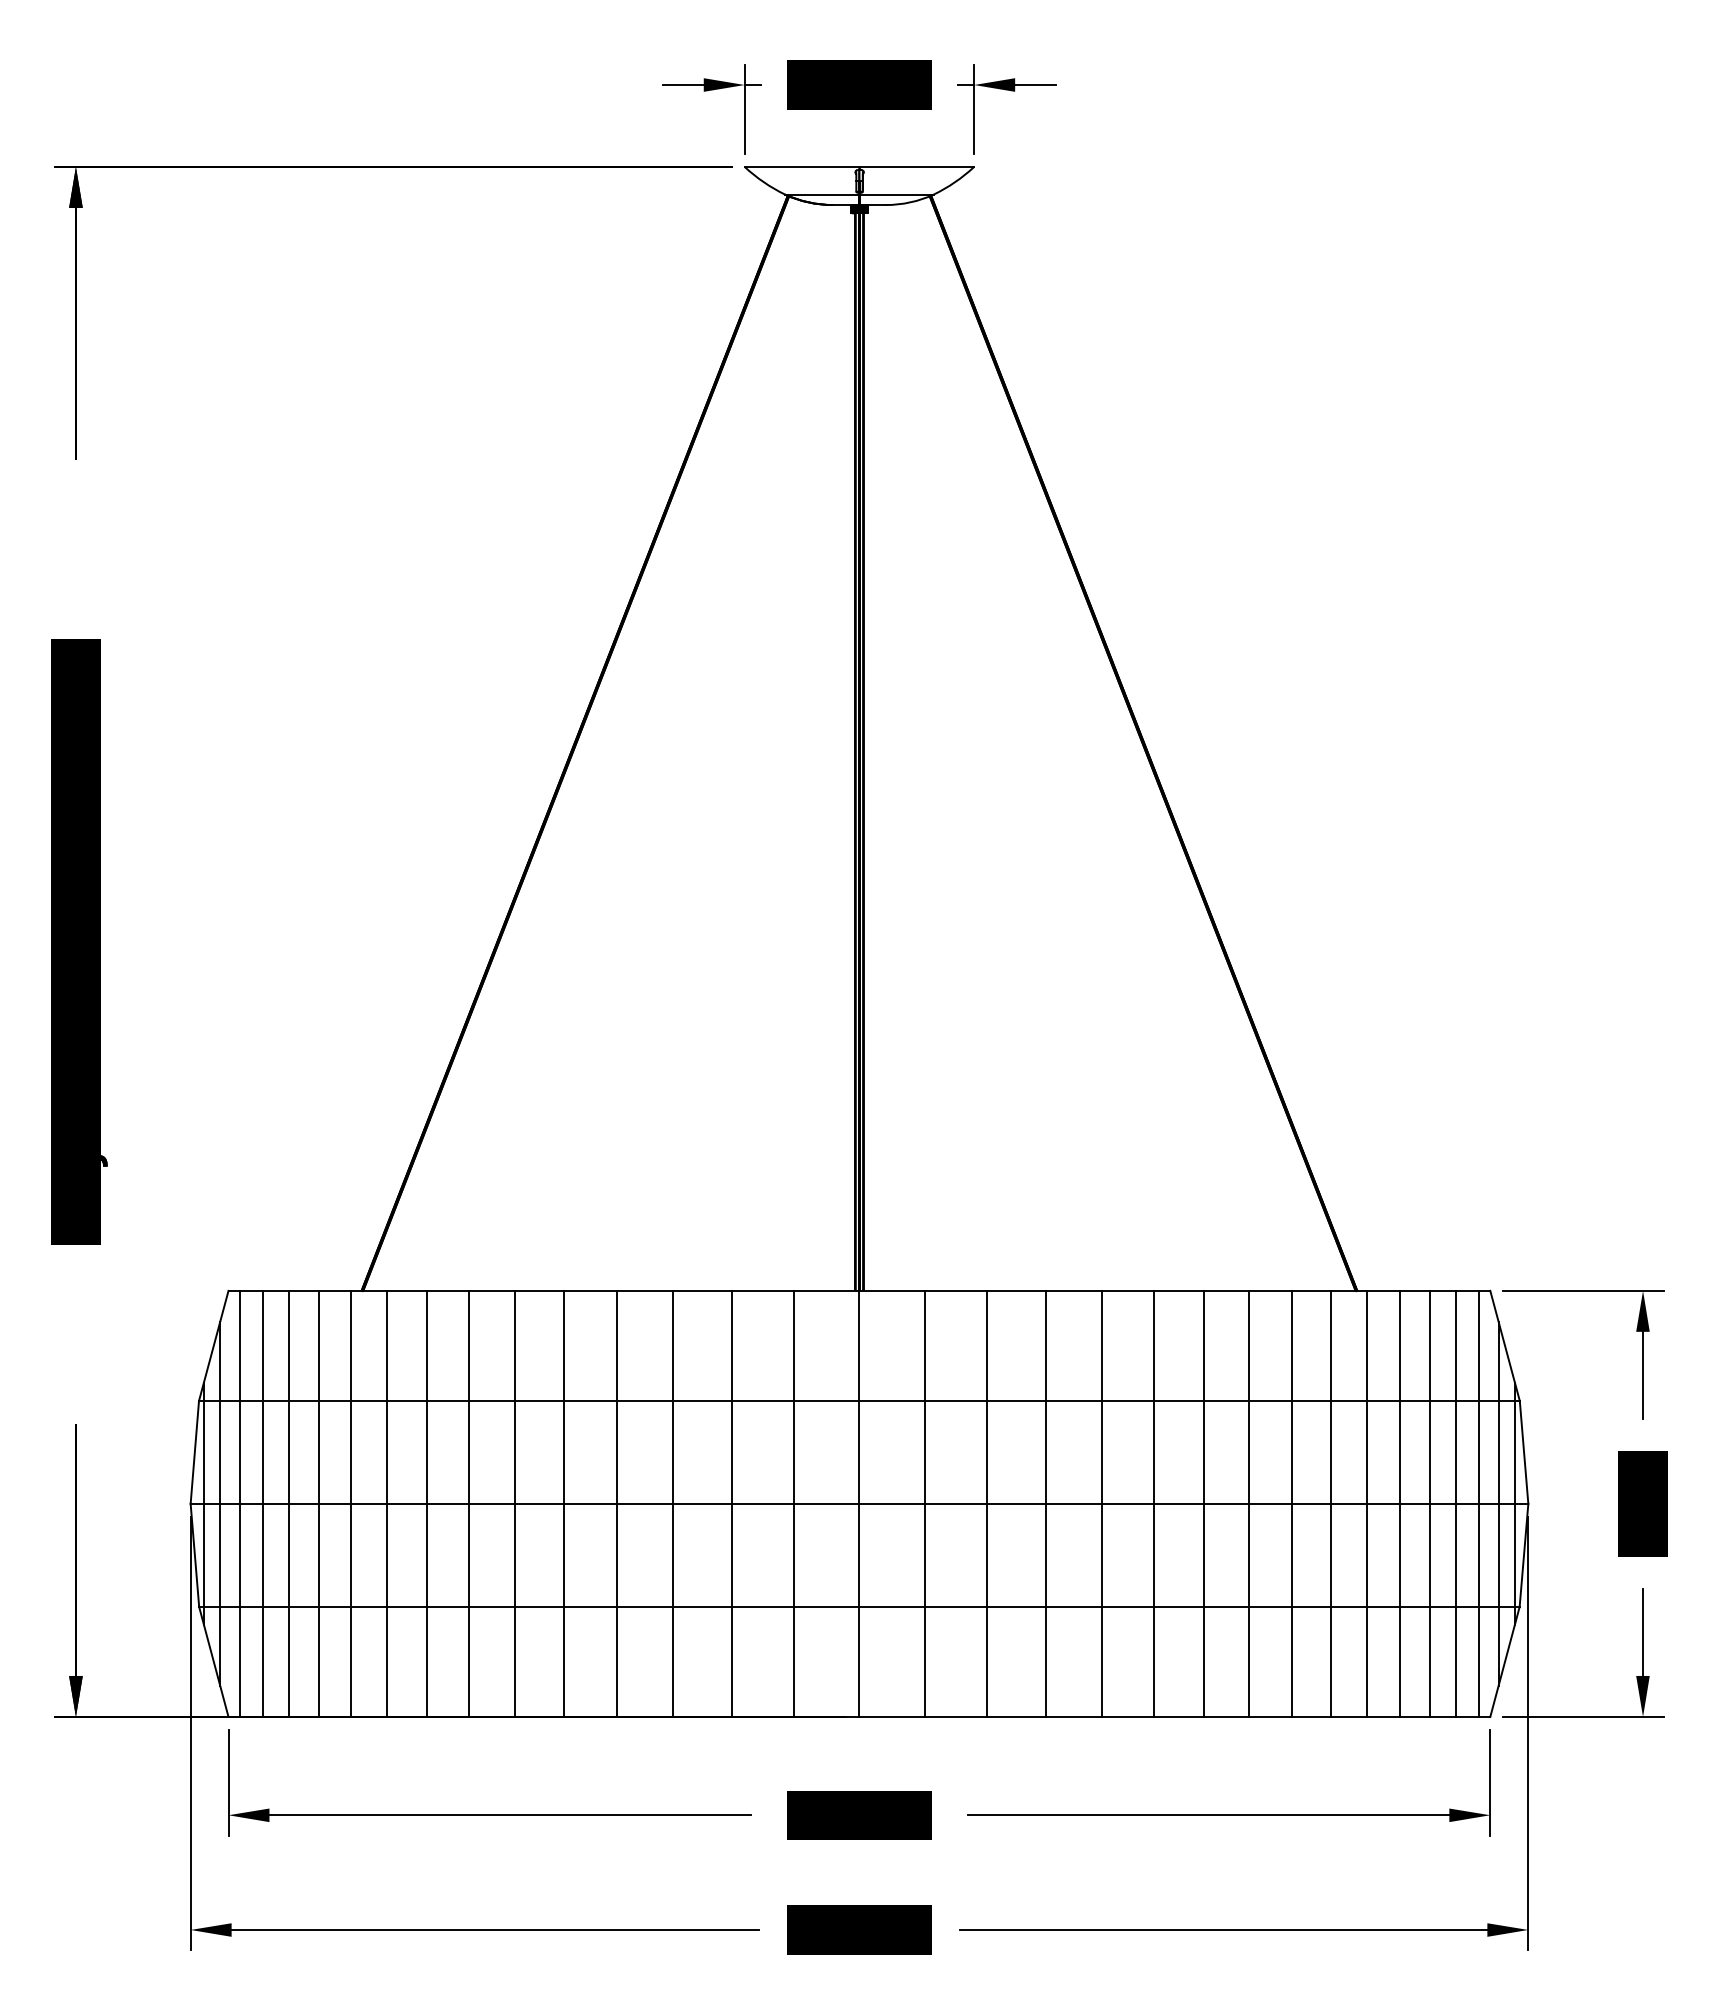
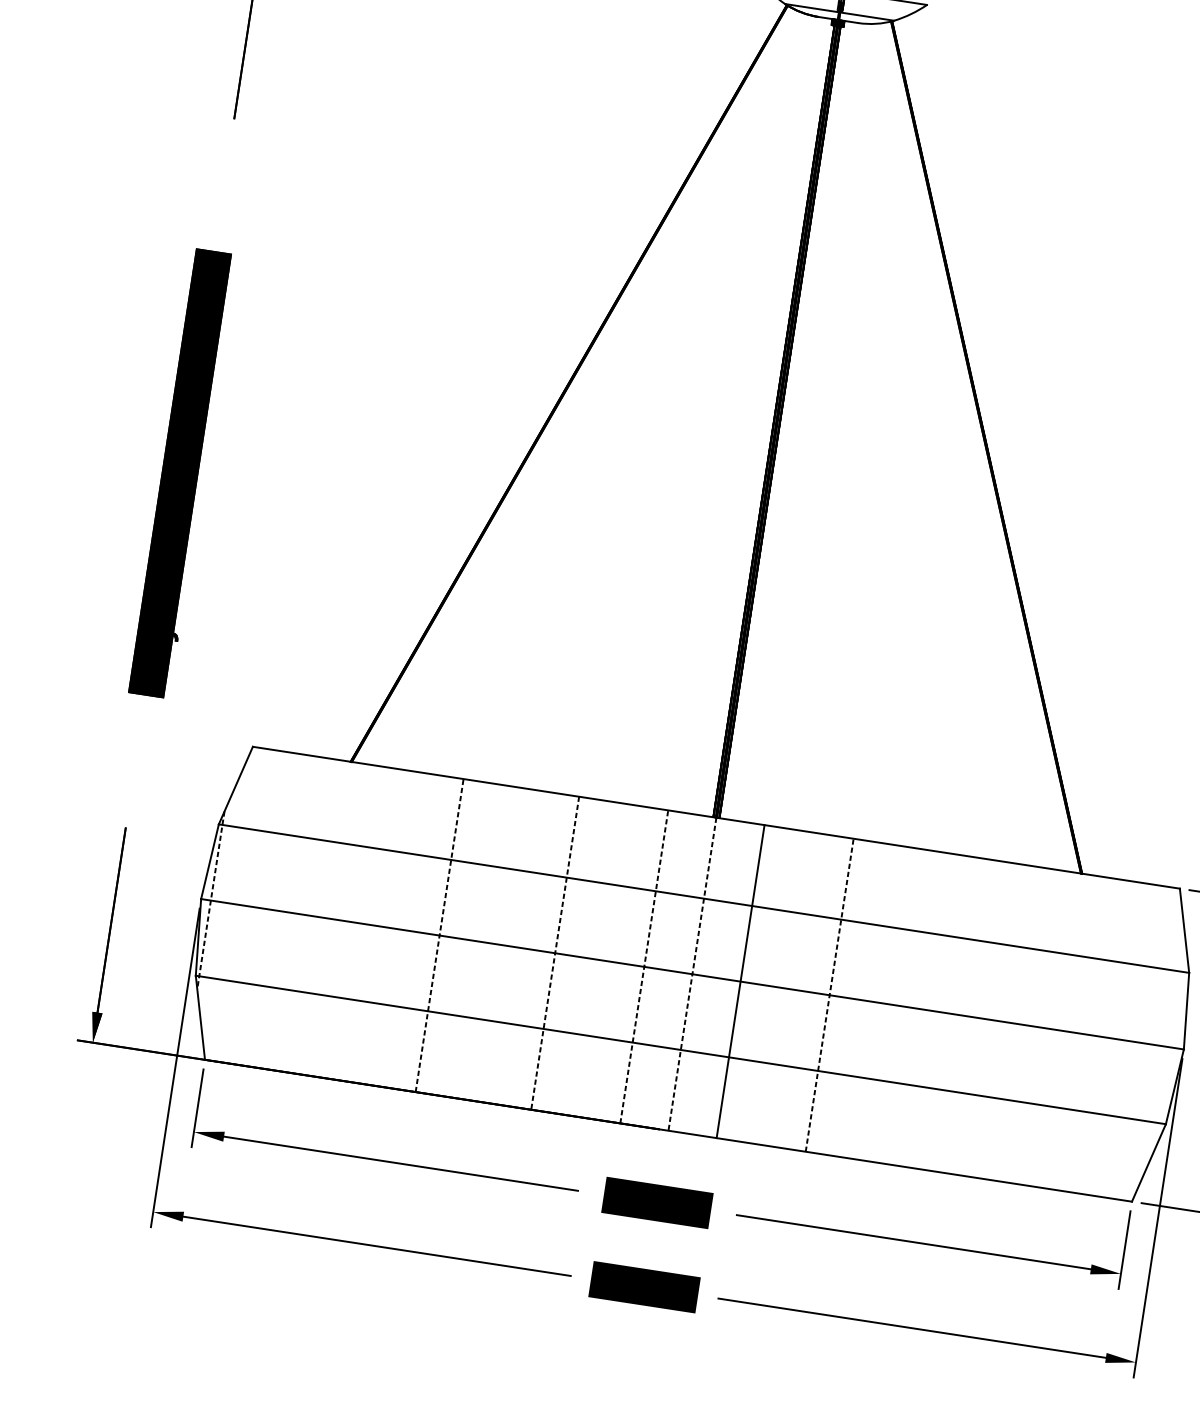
line: (220, 1503) -> (223, 902), removed
line: (239, 1503) -> (237, 904), removed
line: (262, 1503) -> (253, 906), removed
line: (289, 1503) -> (273, 909), removed
line: (318, 1503) -> (295, 913), removed
line: (351, 1503) -> (319, 916), removed
line: (387, 1503) -> (345, 920), removed
line: (426, 1503) -> (374, 925), removed
line: (469, 1503) -> (406, 930), removed
line: (515, 1503) -> (439, 935), solid -> dashed
line: (564, 1503) -> (475, 940), removed
line: (616, 1503) -> (514, 946), removed
line: (731, 1503) -> (598, 959), removed
line: (793, 1503) -> (644, 966), solid -> dashed
line: (987, 1503) -> (786, 988), removed
line: (1046, 1503) -> (829, 994), solid -> dashed
line: (1101, 1503) -> (870, 1001), removed
line: (1154, 1503) -> (909, 1007), removed
line: (1203, 1503) -> (945, 1012), removed
line: (1249, 1503) -> (979, 1017), removed
line: (1292, 1503) -> (1010, 1022), removed
line: (1331, 1503) -> (1039, 1027), removed
line: (1367, 1503) -> (1065, 1031), removed
line: (1400, 1503) -> (1090, 1034), removed
line: (1429, 1503) -> (1111, 1038), removed
line: (1455, 1503) -> (1130, 1040), removed
line: (1478, 1503) -> (1147, 1043), removed
line: (1498, 1503) -> (1161, 1045), removed
line: (1514, 1503) -> (1173, 1047), removed
line: (203, 1504) -> (210, 900), solid -> dashed
line: (672, 1504) -> (555, 953), solid -> dashed
line: (859, 1504) -> (692, 974), solid -> dashed

